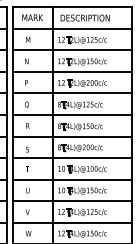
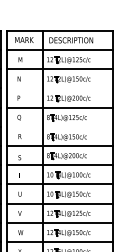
line: (72, 72) -> (59, 88), removed
line: (72, 114) -> (59, 126), removed

